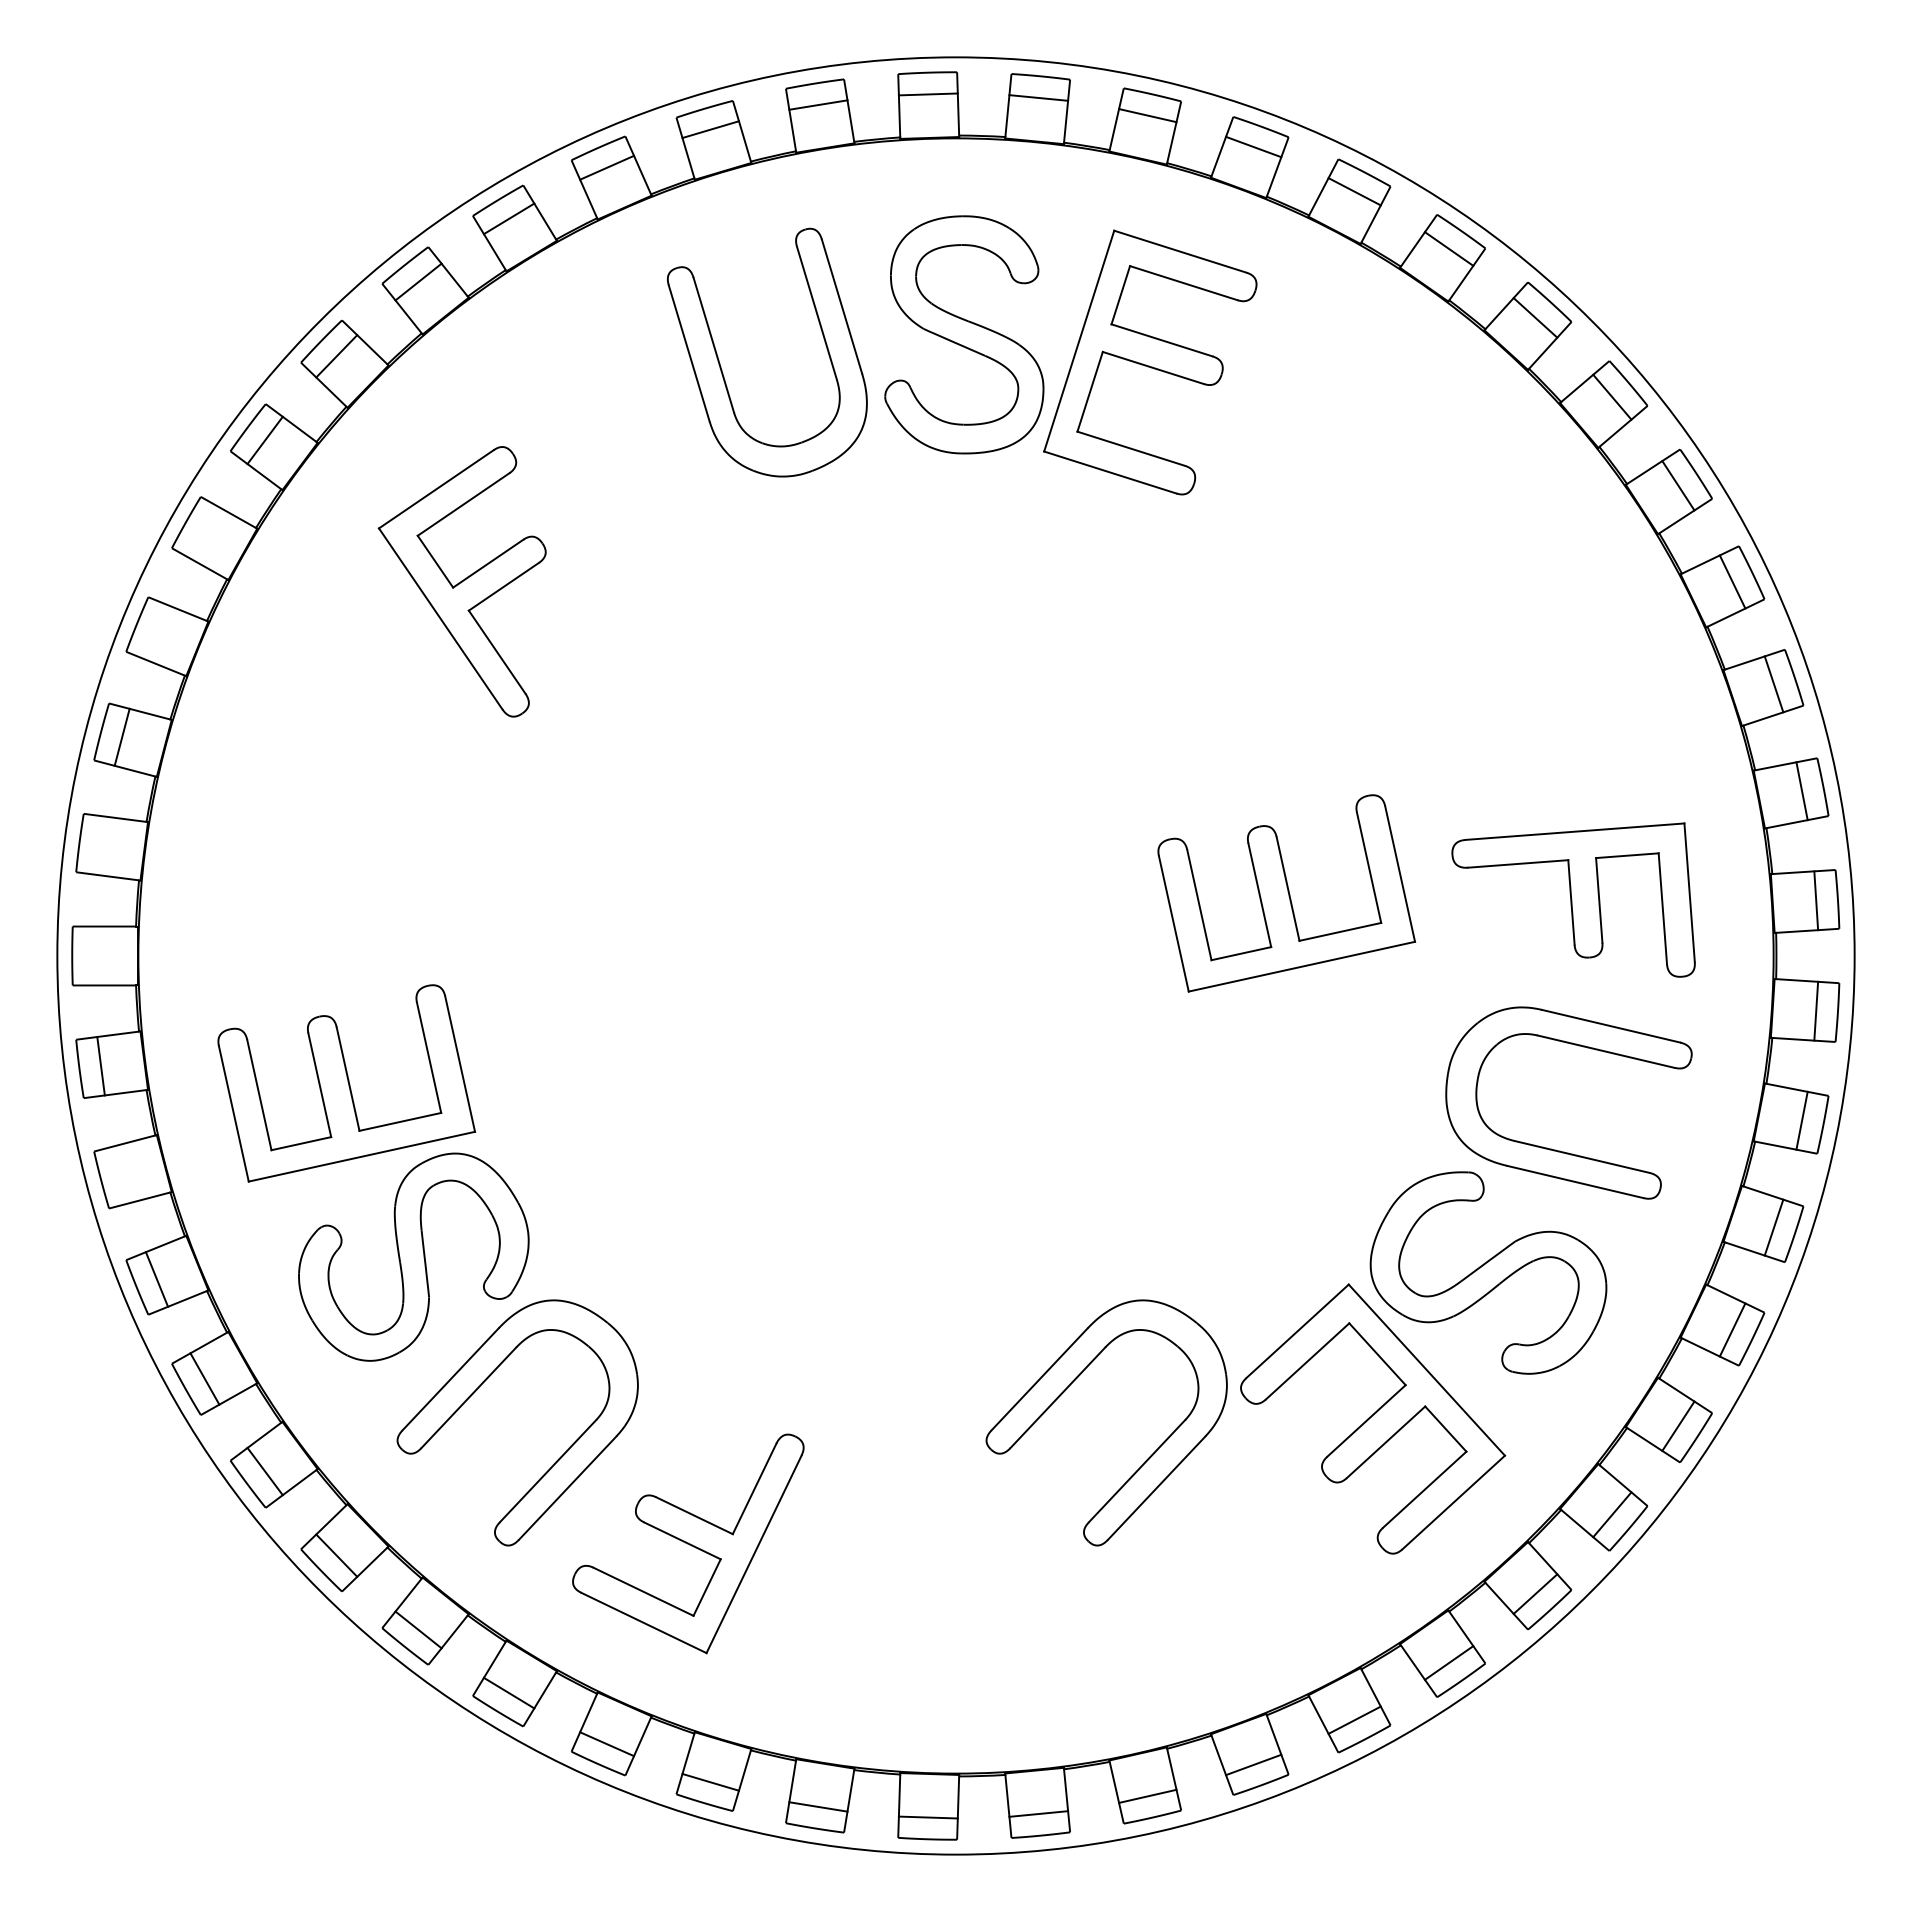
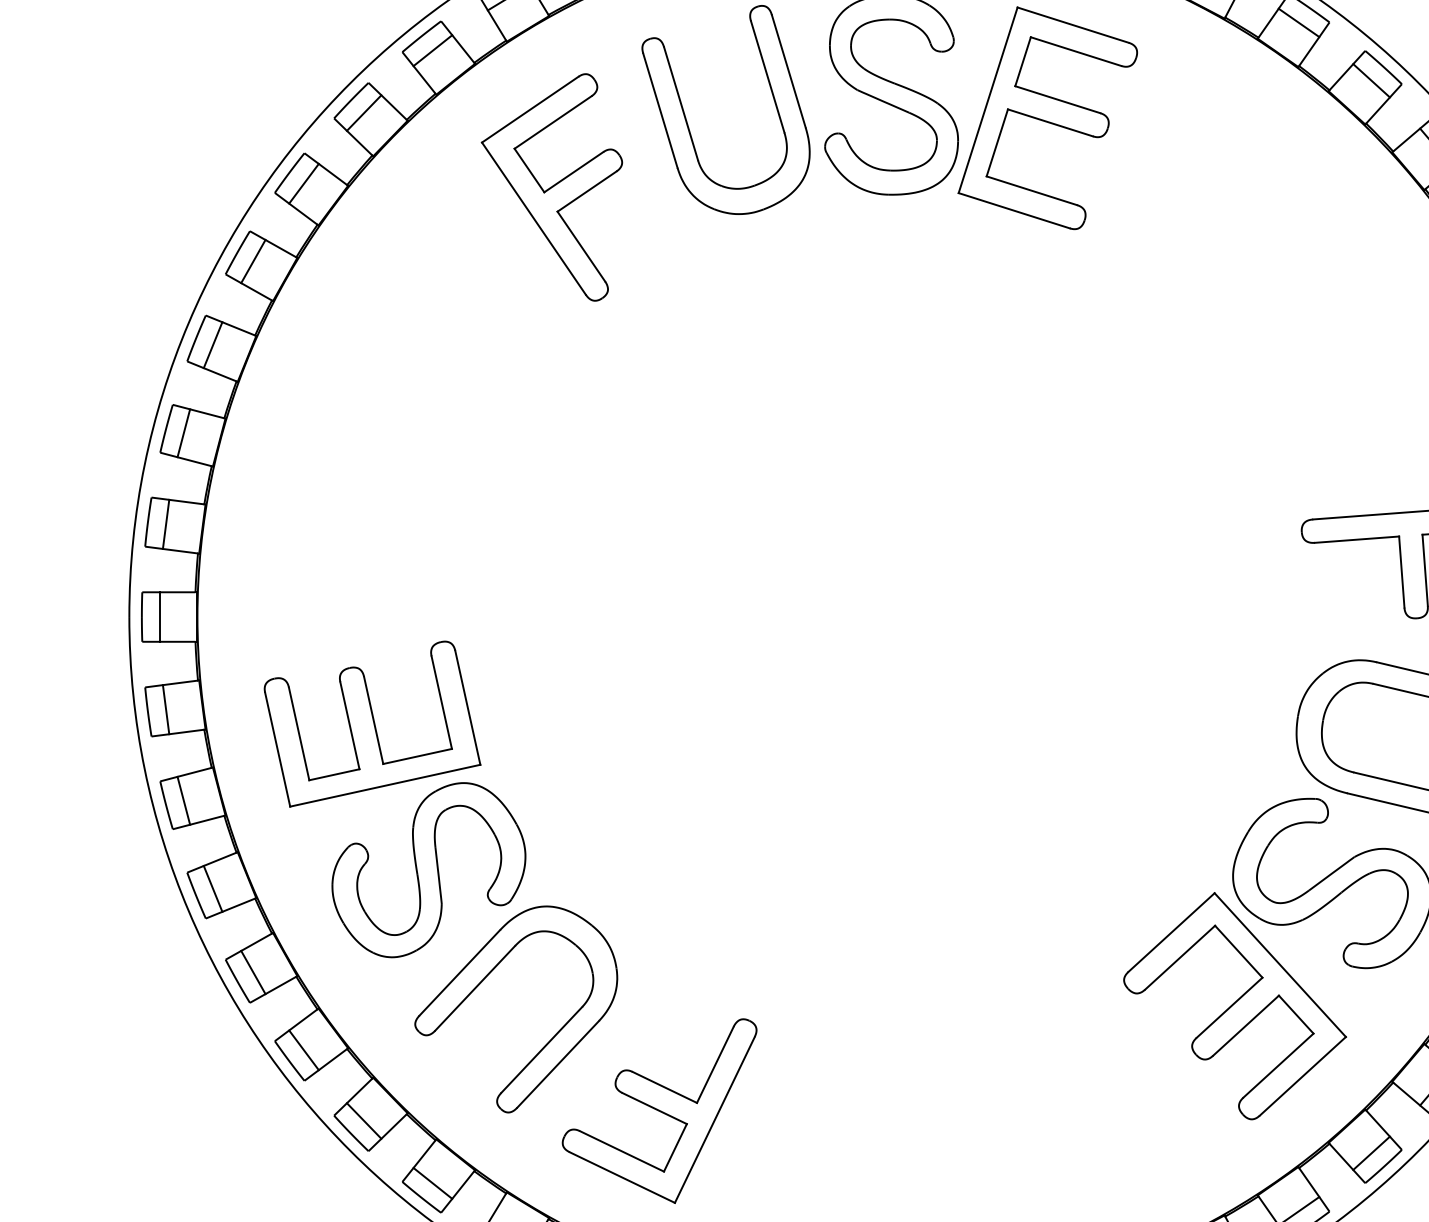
line: (204, 532) -> (253, 261), added
part: (461, 581) -> (551, 187), moved
line: (156, 632) -> (212, 345), added
line: (100, 845) -> (165, 524), added
part: (1286, 893) -> (1162, 564), removed
line: (94, 955) -> (160, 616), added
line: (121, 1174) -> (183, 800), added
part: (1067, 1389) -> (978, 981), removed

